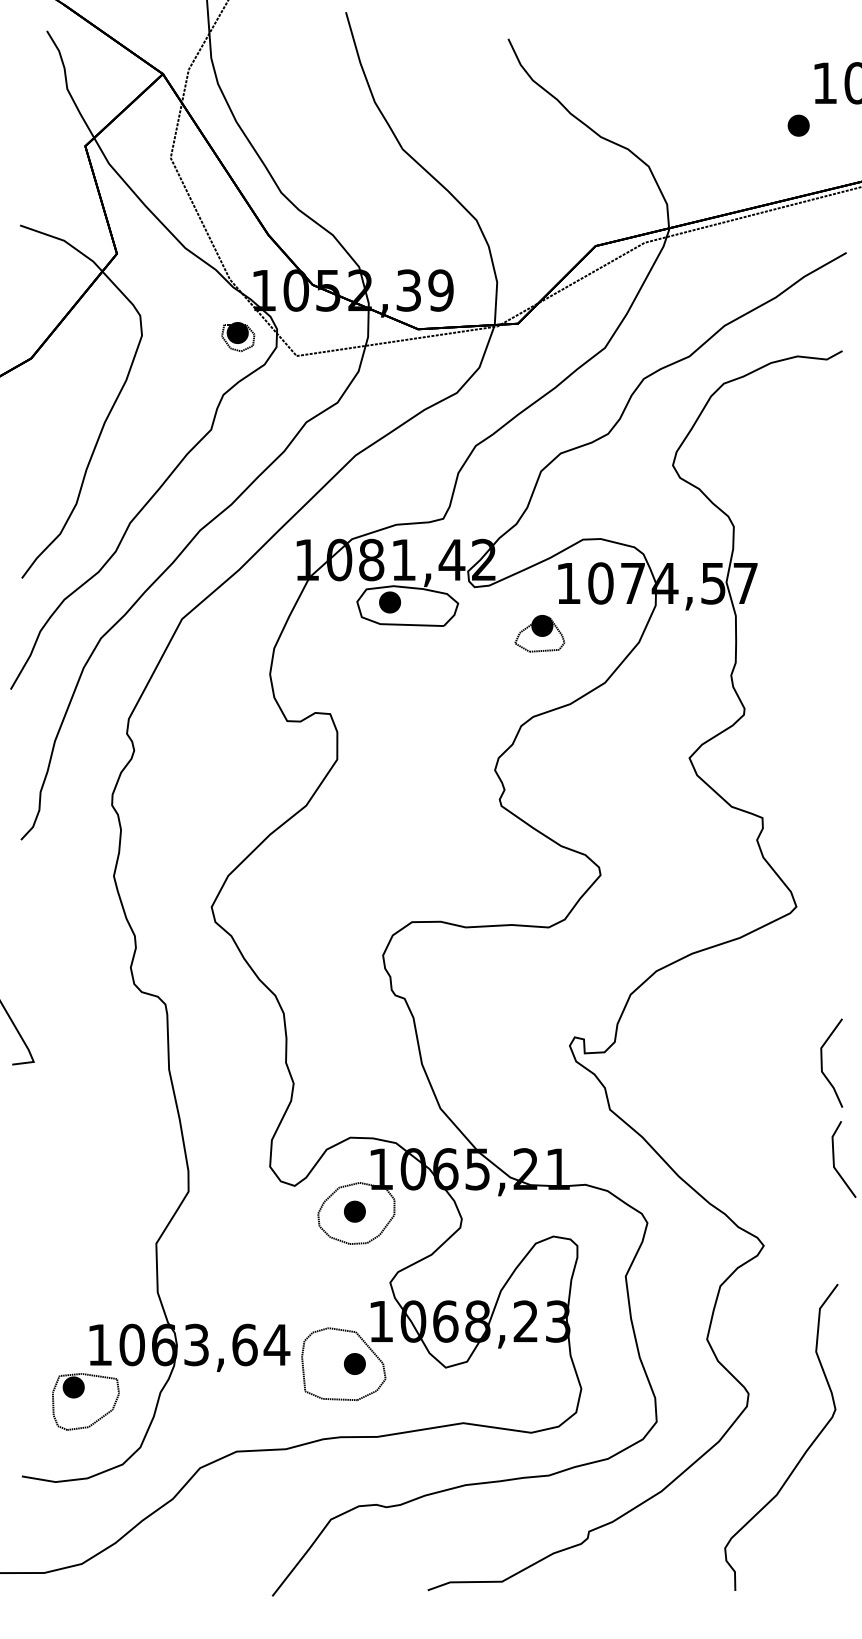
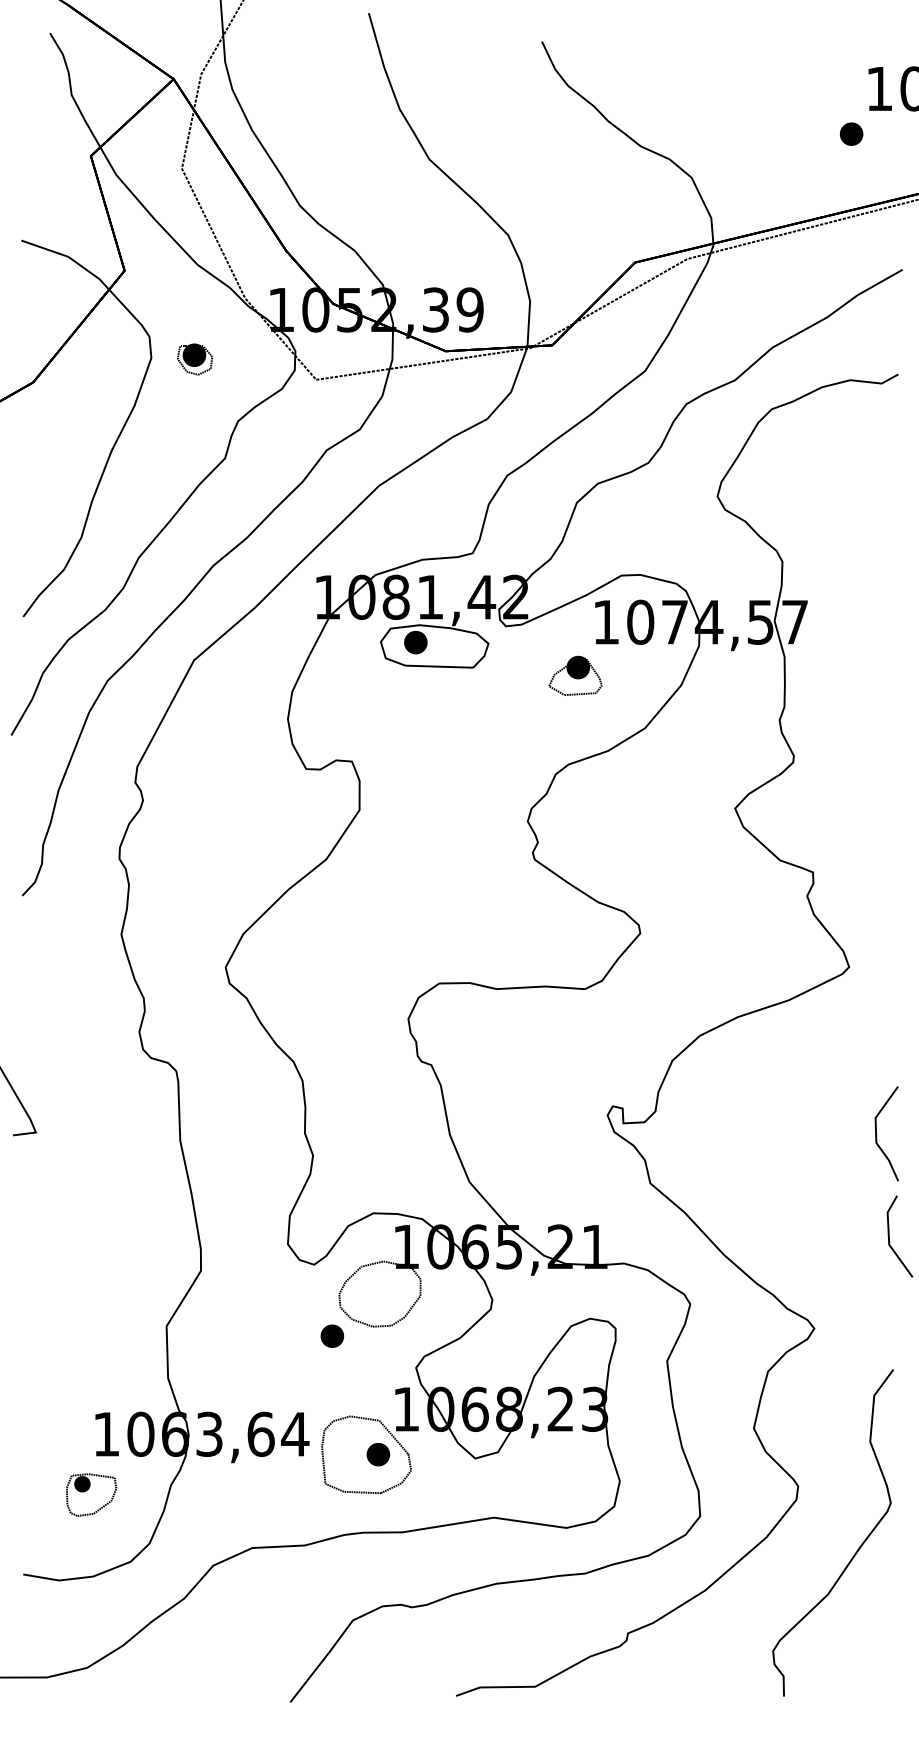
part: (237, 337) -> (194, 359), moved
part: (355, 1211) -> (332, 1335), moved
part: (85, 1401) -> (91, 1494), size x0.7

